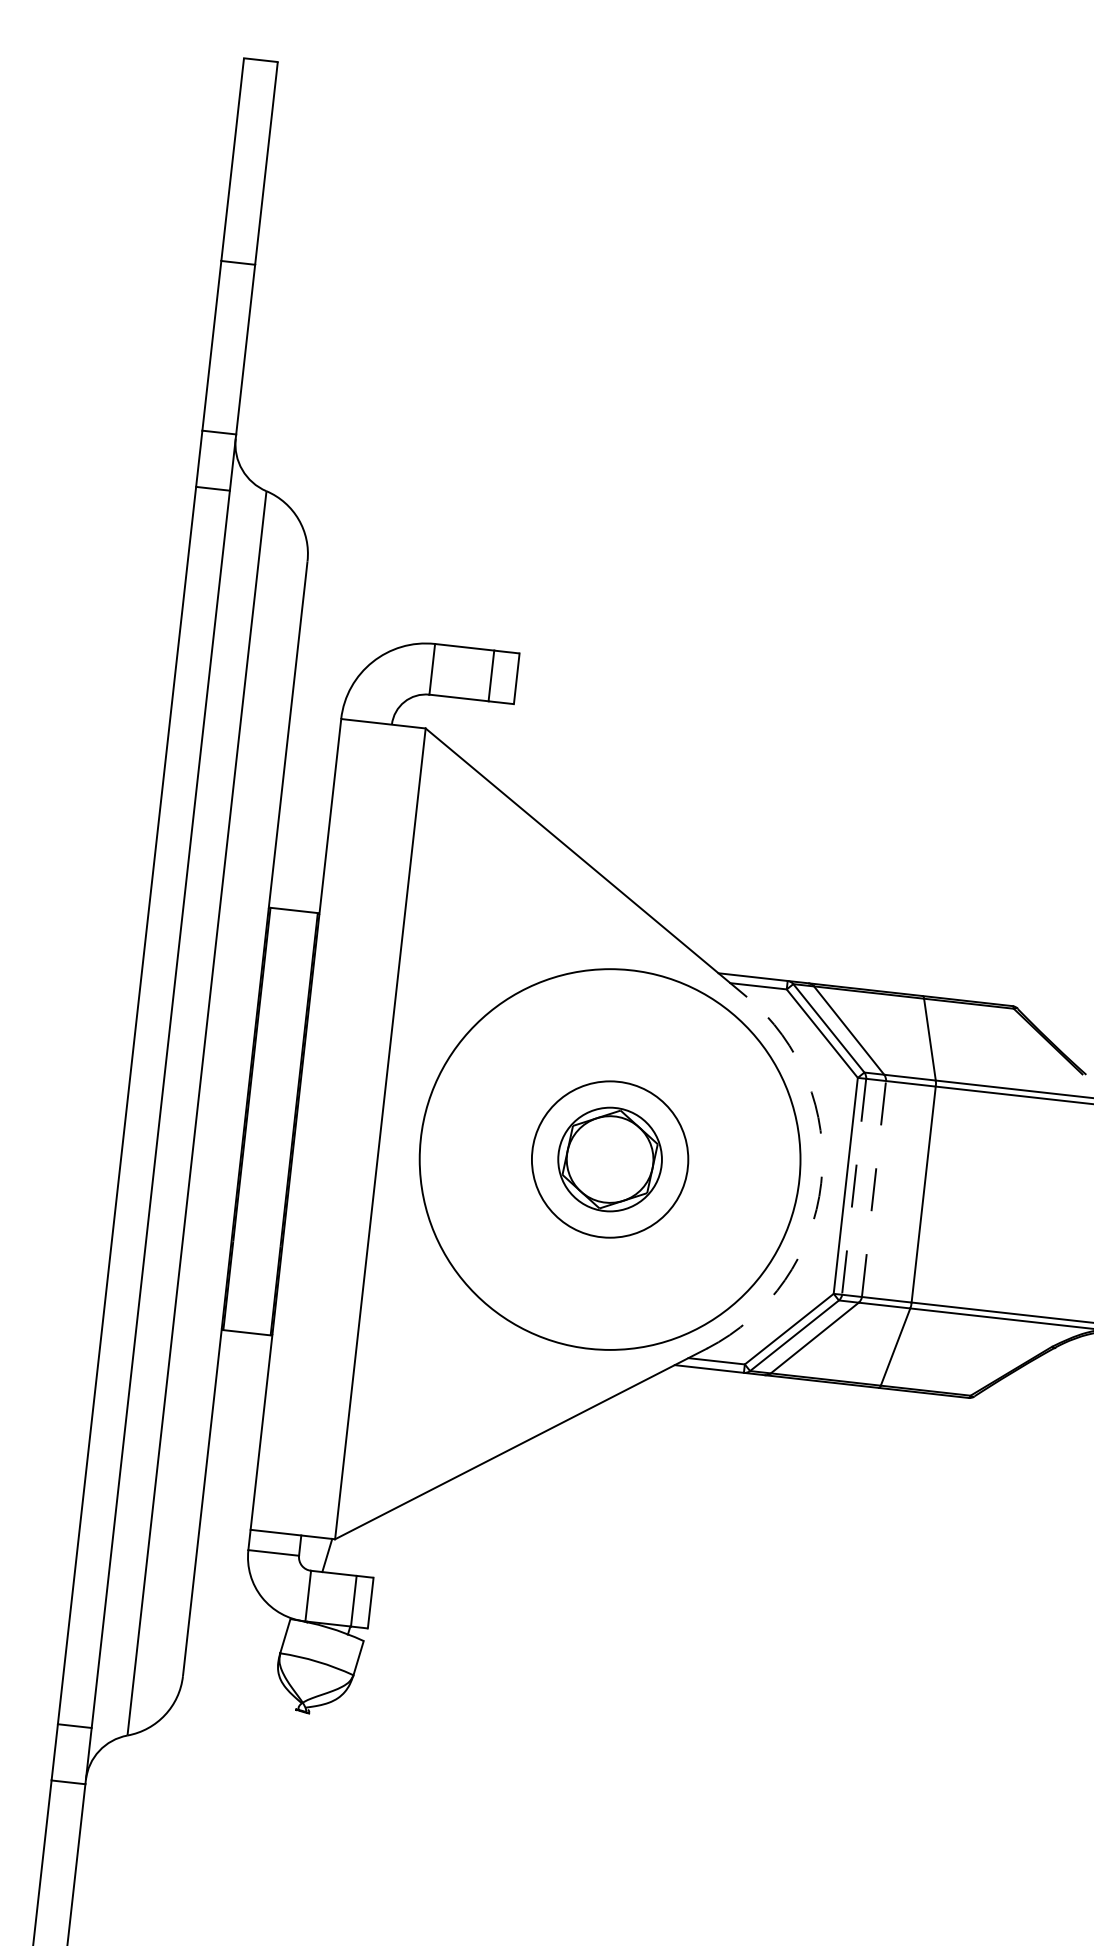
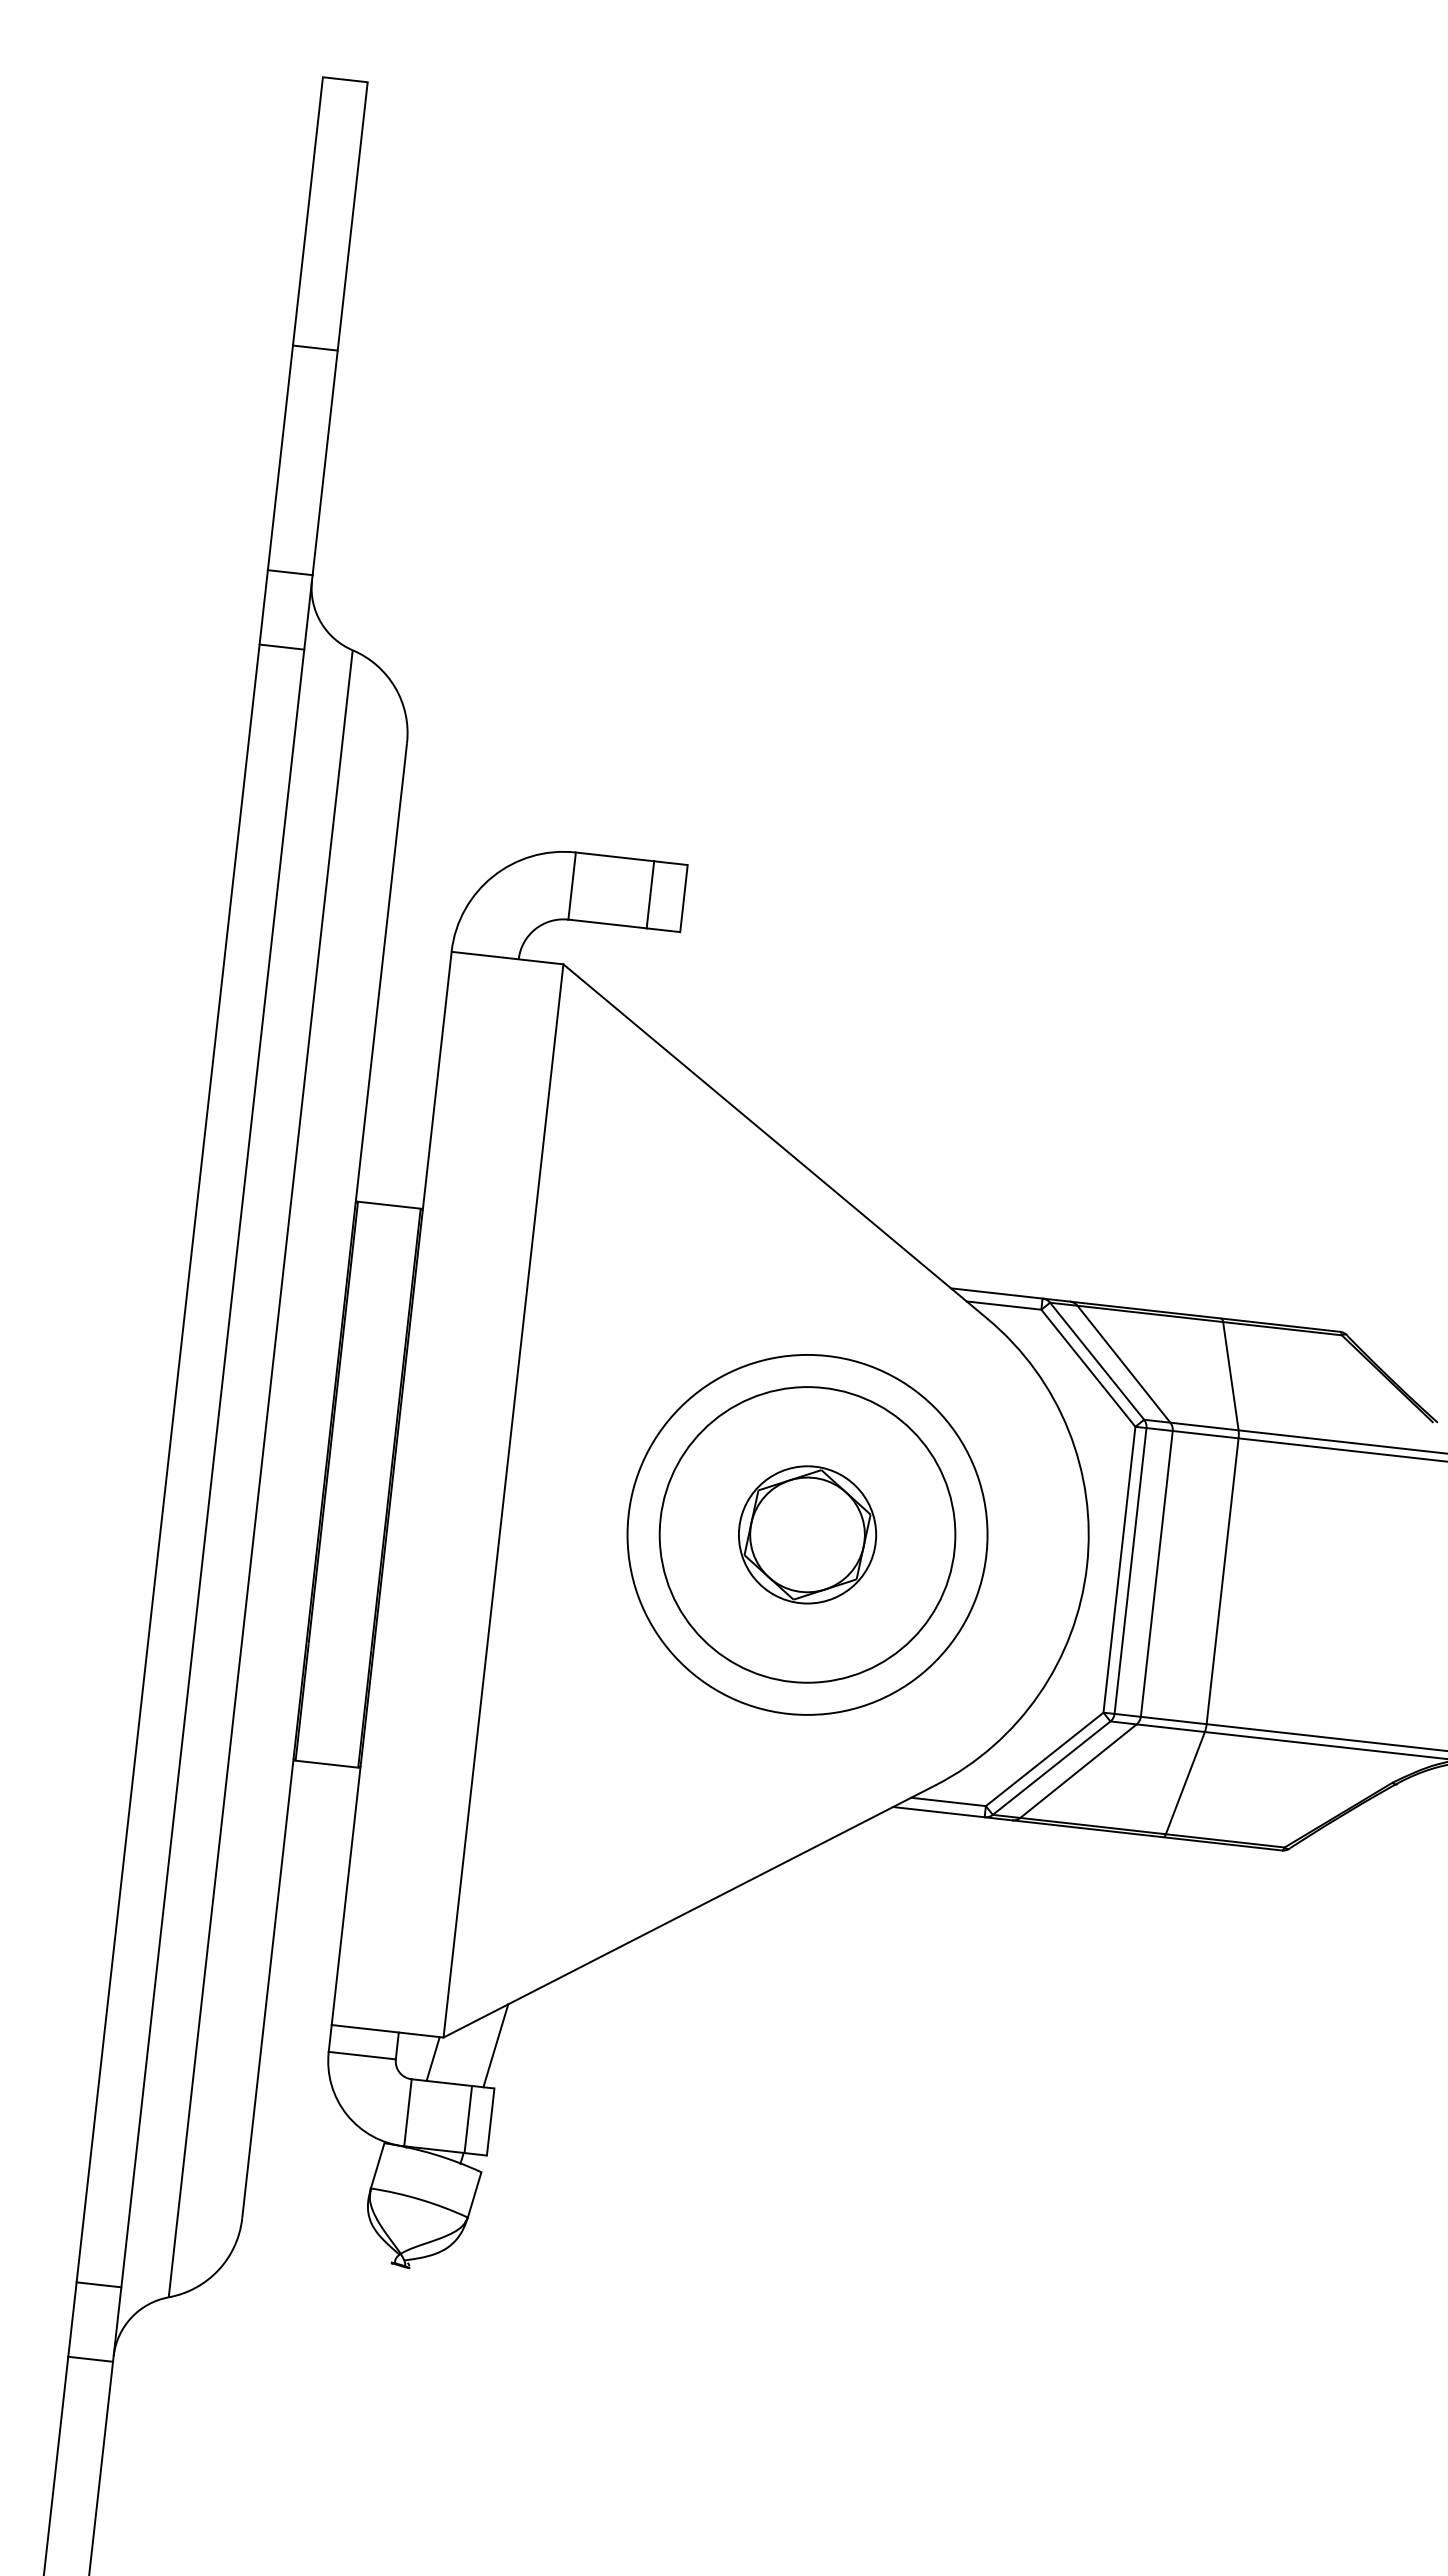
circle: (610, 1159) -> (807, 1534), size x0.71
circle: (610, 1159) -> (807, 1534), size x1.43
arc: (821, 1183) -> (1087, 1566), dashed -> solid
line: (854, 1186) -> (1130, 1570), dashed -> solid
line: (873, 1188) -> (1156, 1573), dashed -> solid
line: (374, 1545) -> (495, 2045), added

